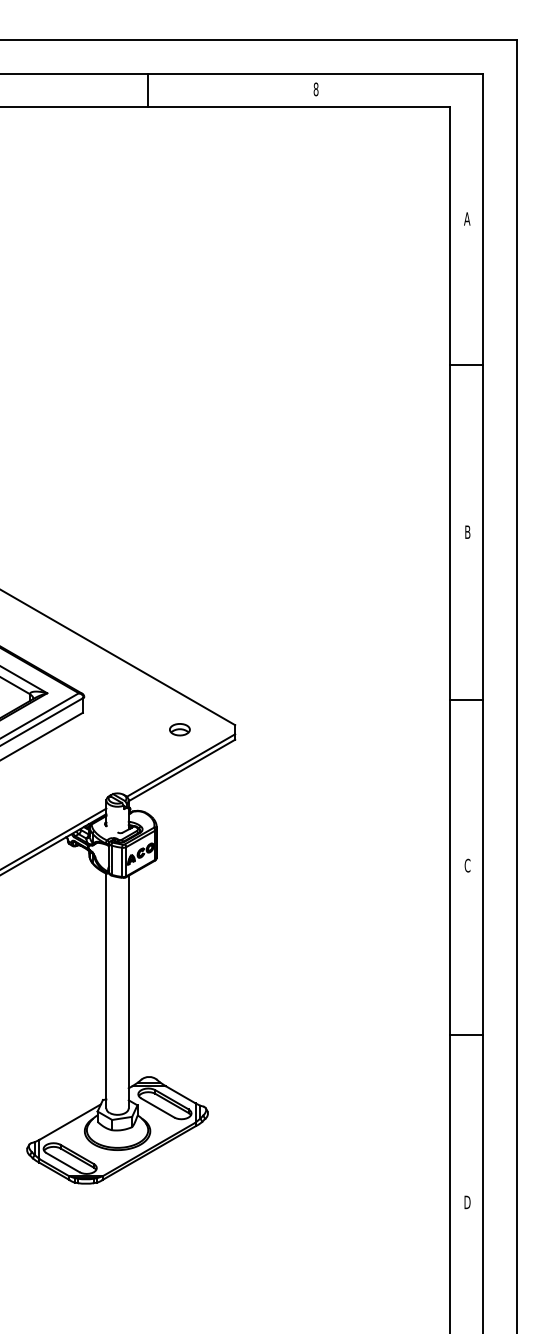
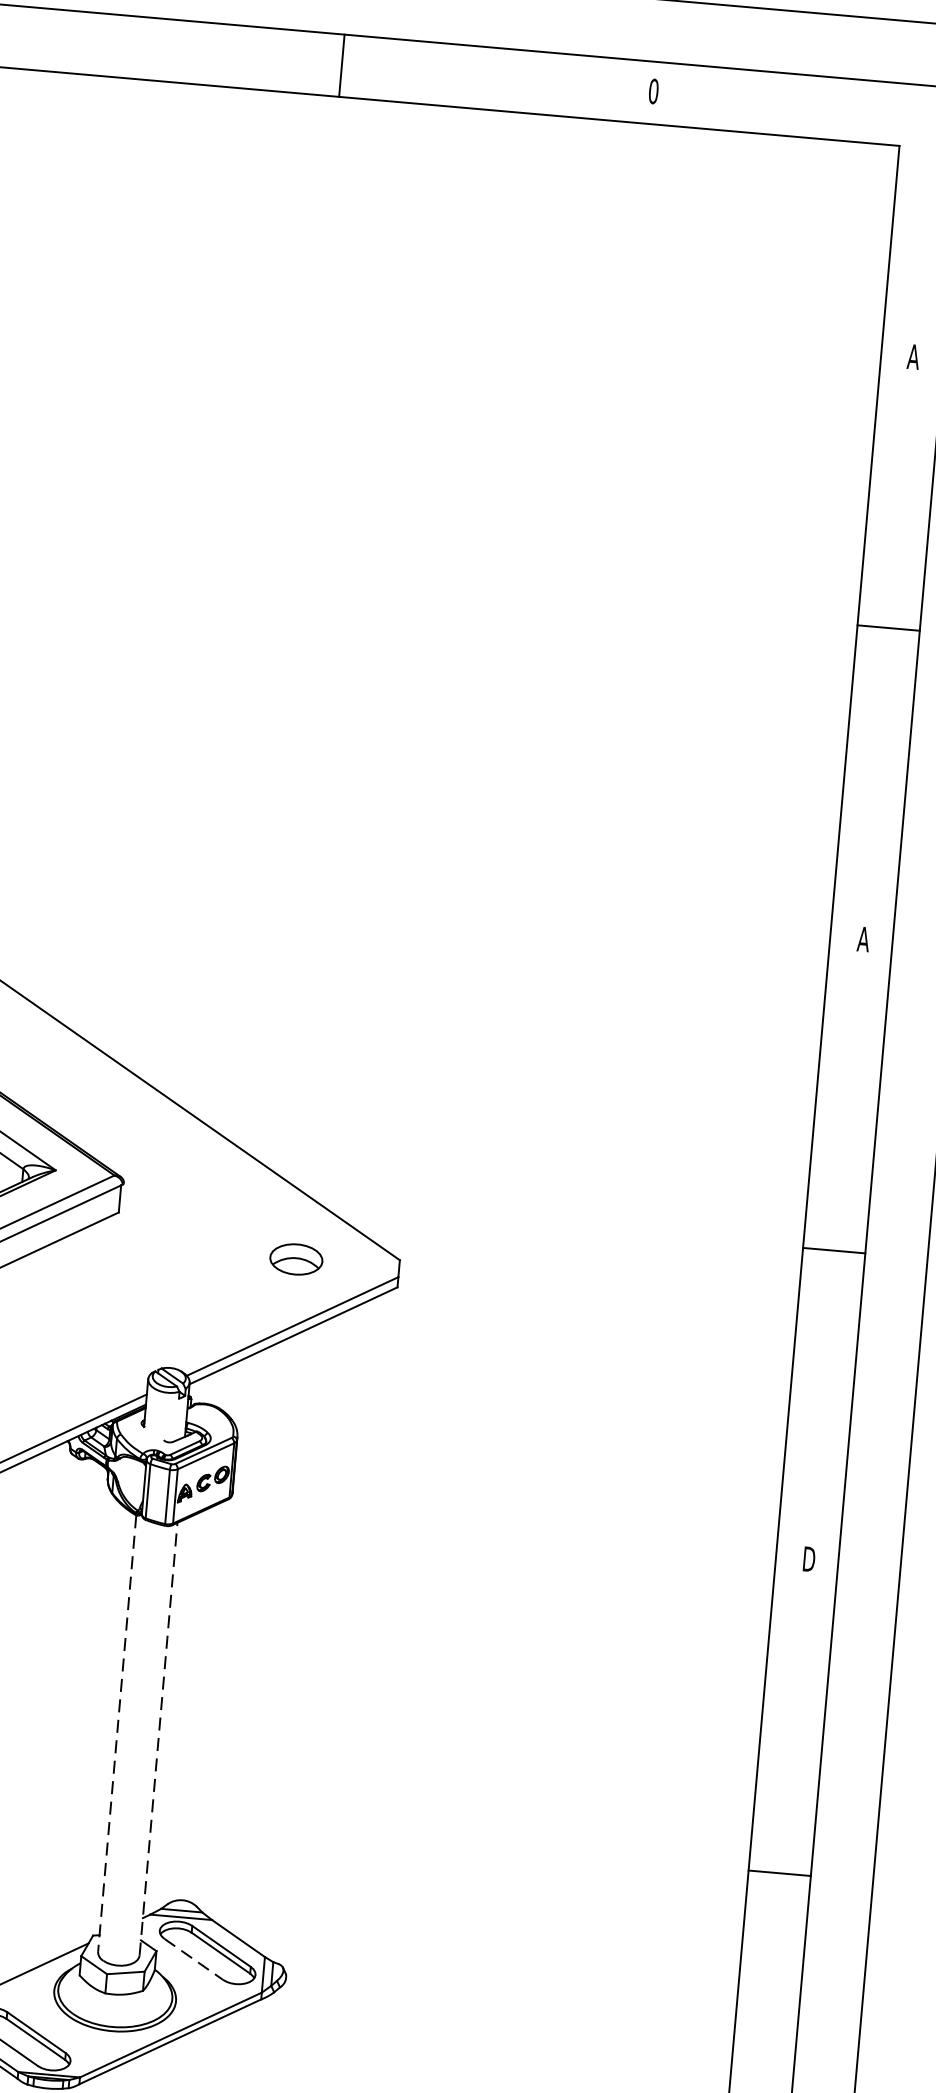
text: (315, 89) -> (652, 91), 8 -> 0
text: (467, 531) -> (863, 937), B -> A
part: (179, 729) -> (295, 1259), size x1.4
text: (467, 865) -> (808, 1558), C -> D
line: (106, 991) -> (117, 1734), solid -> dashed
line: (128, 991) -> (158, 1738), solid -> dashed
line: (158, 1108) -> (194, 1960), solid -> dashed

